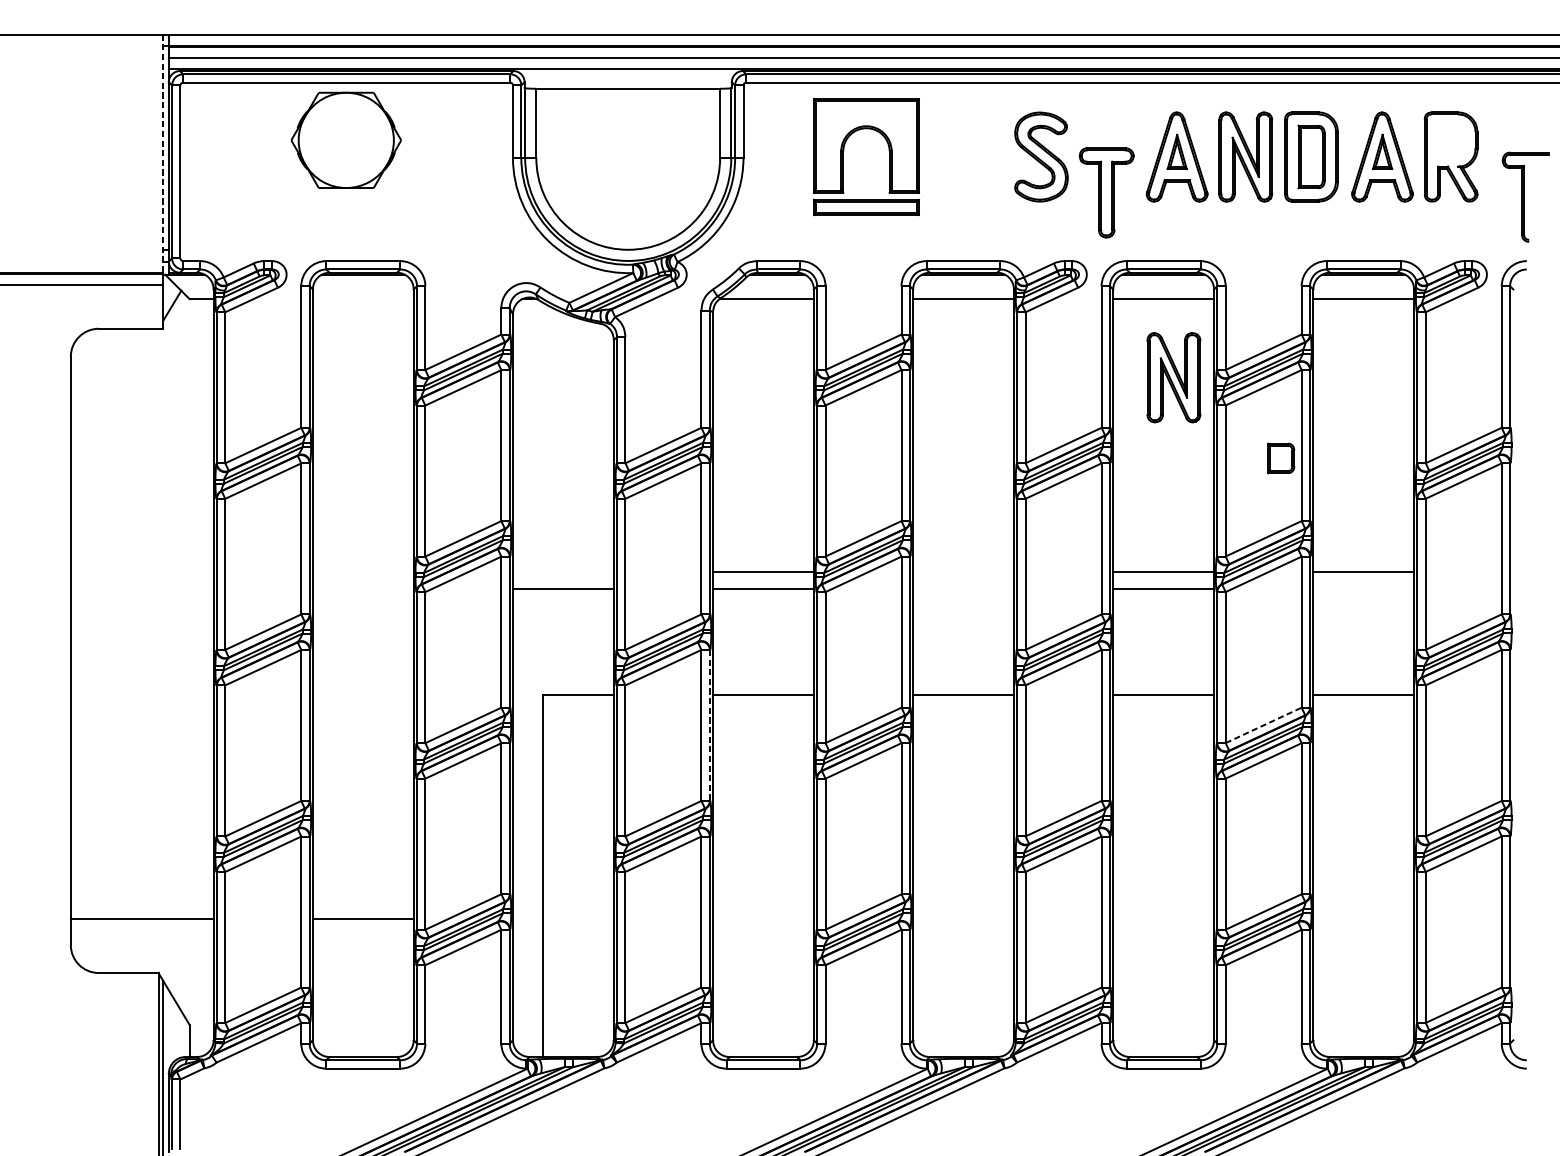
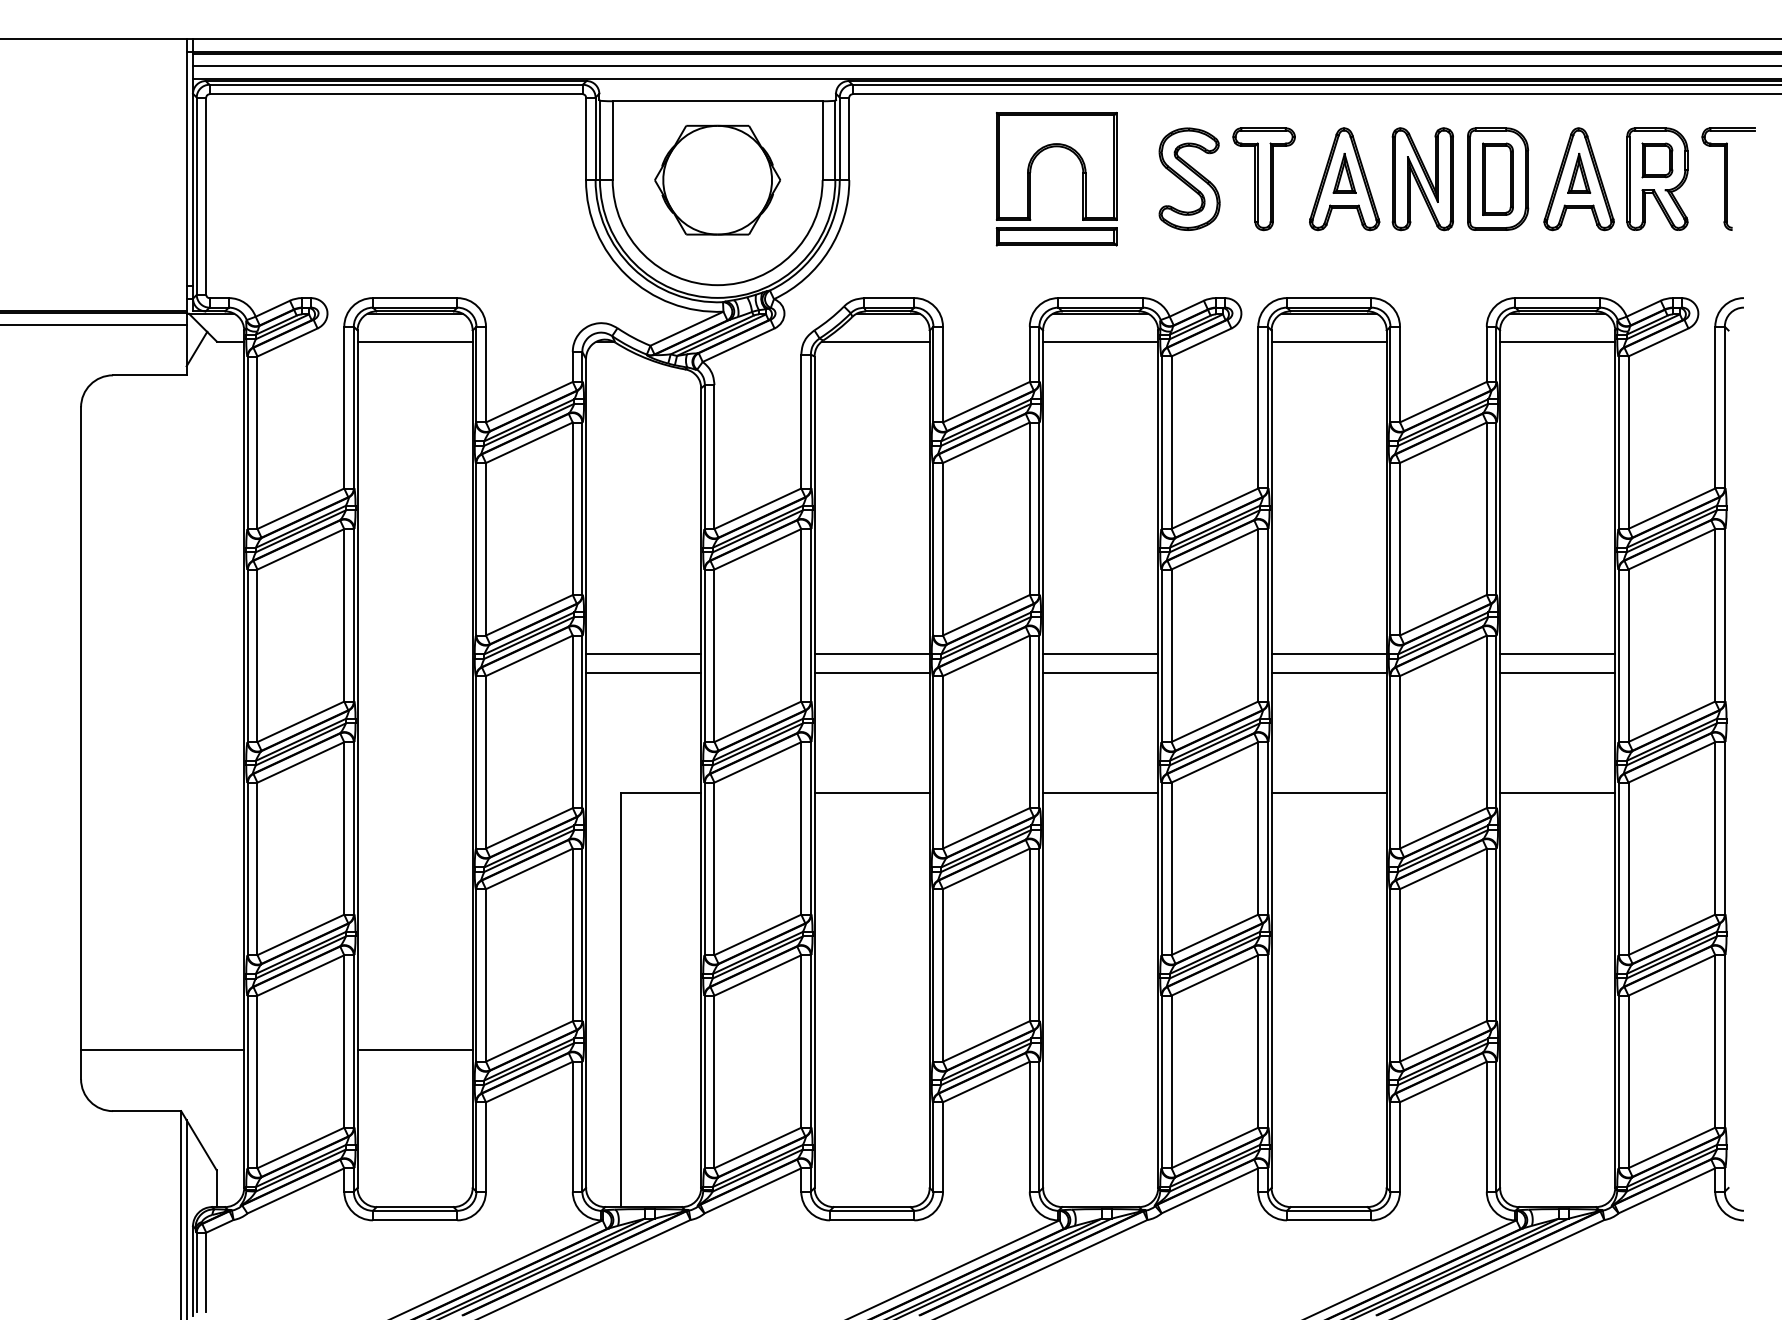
part: (346, 139) -> (717, 179), moved
part: (844, 151) -> (1031, 172), moved
line: (163, 153) -> (186, 175), dashed -> solid
part: (1106, 193) -> (1263, 179), moved
part: (1525, 196) -> (1728, 178), moved
line: (362, 299) -> (414, 341), added
part: (1173, 377) -> (1340, 431), removed
part: (1281, 458) -> (1657, 160), moved
line: (563, 572) -> (643, 653), added
line: (963, 572) -> (1100, 653), added
line: (963, 588) -> (1100, 672), added
line: (1363, 588) -> (1557, 672), added
line: (709, 725) -> (810, 828), dashed -> solid
line: (1263, 725) -> (1443, 828), dashed -> solid

